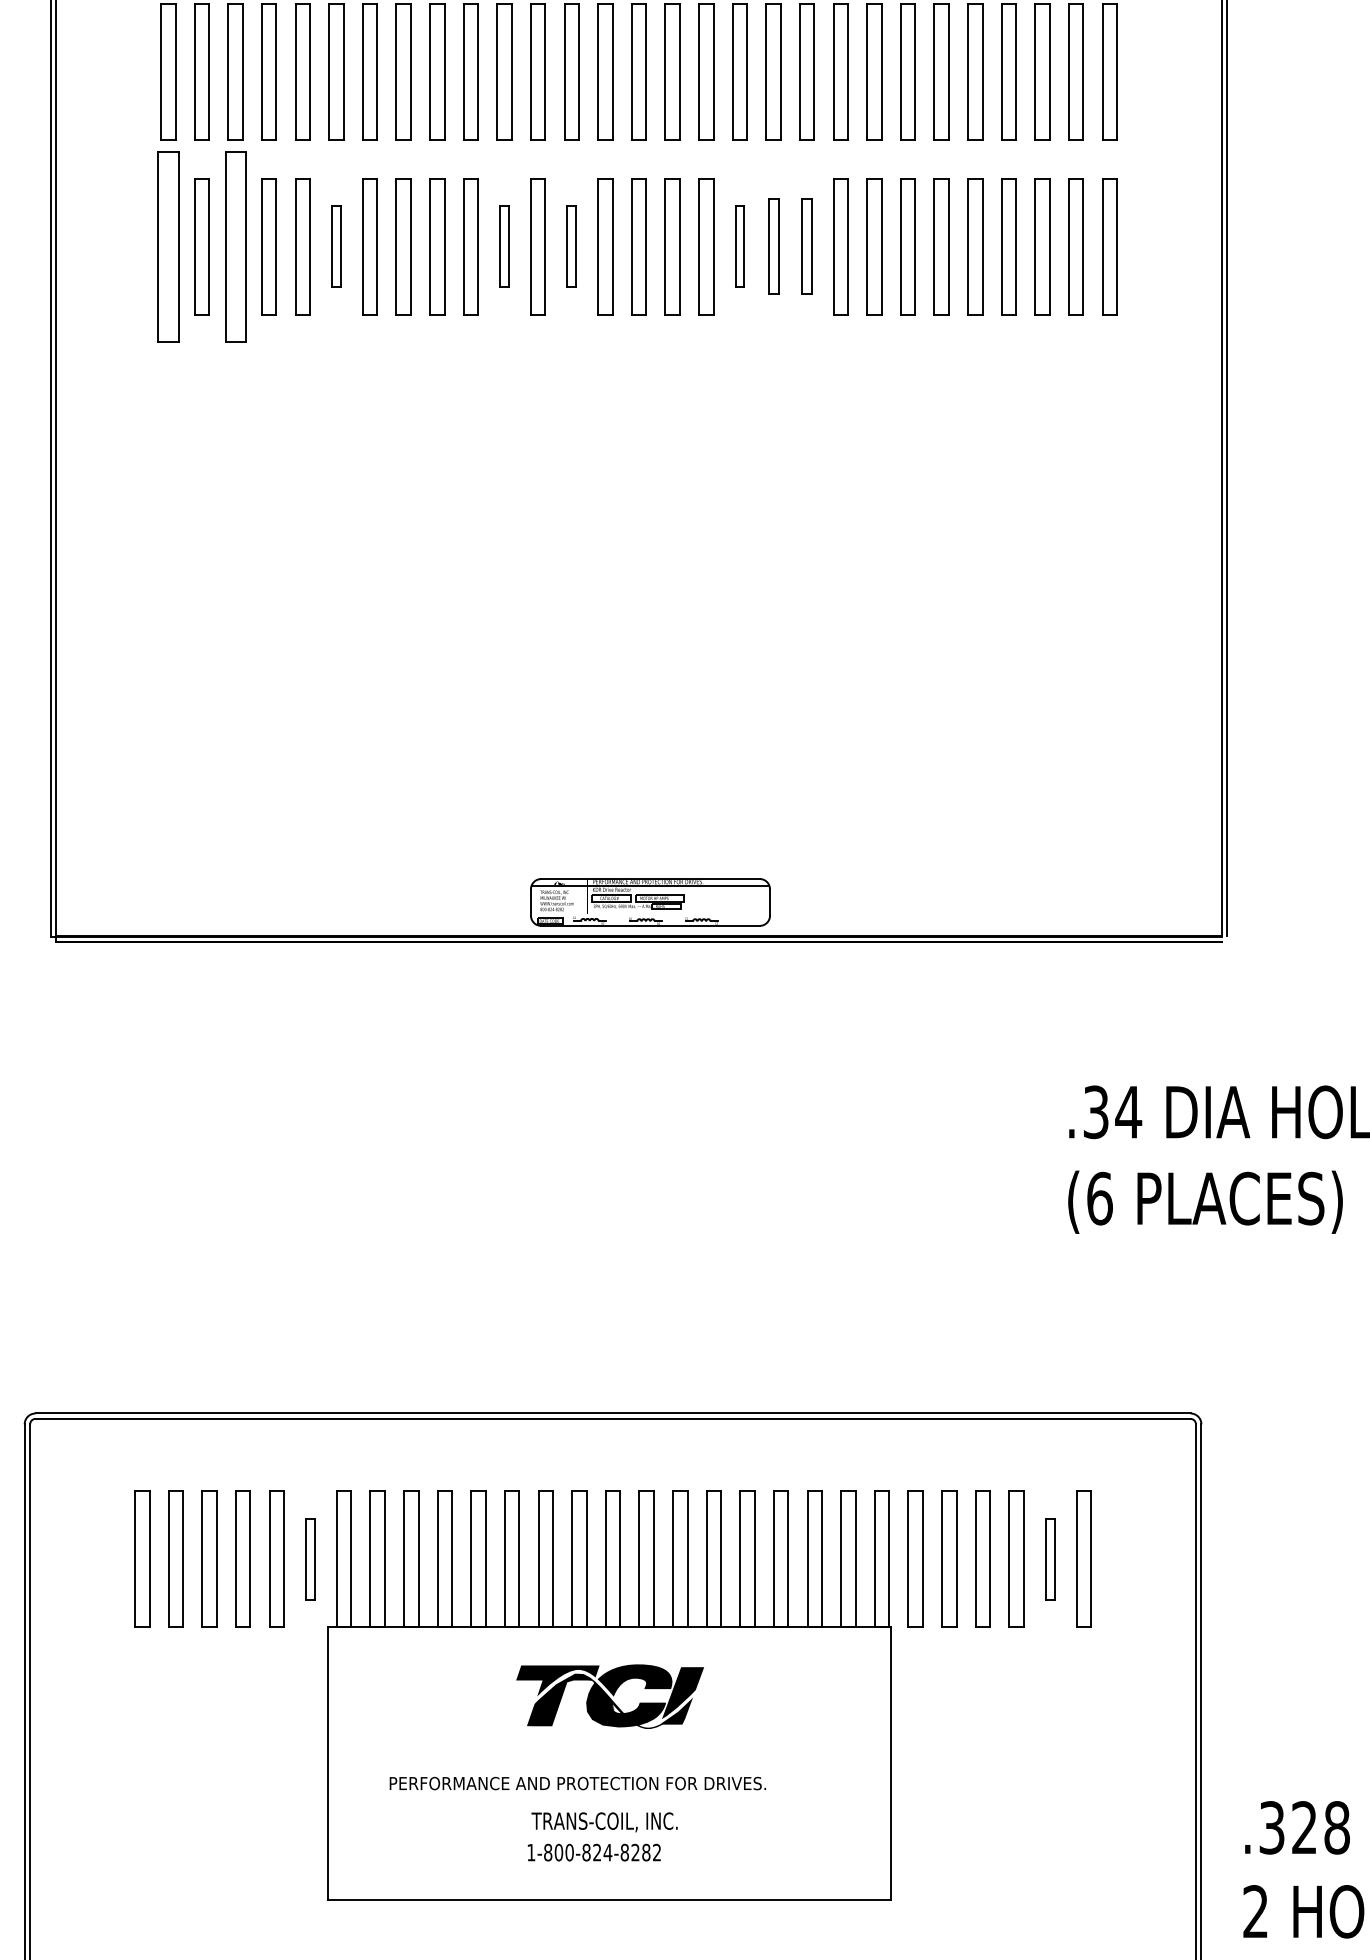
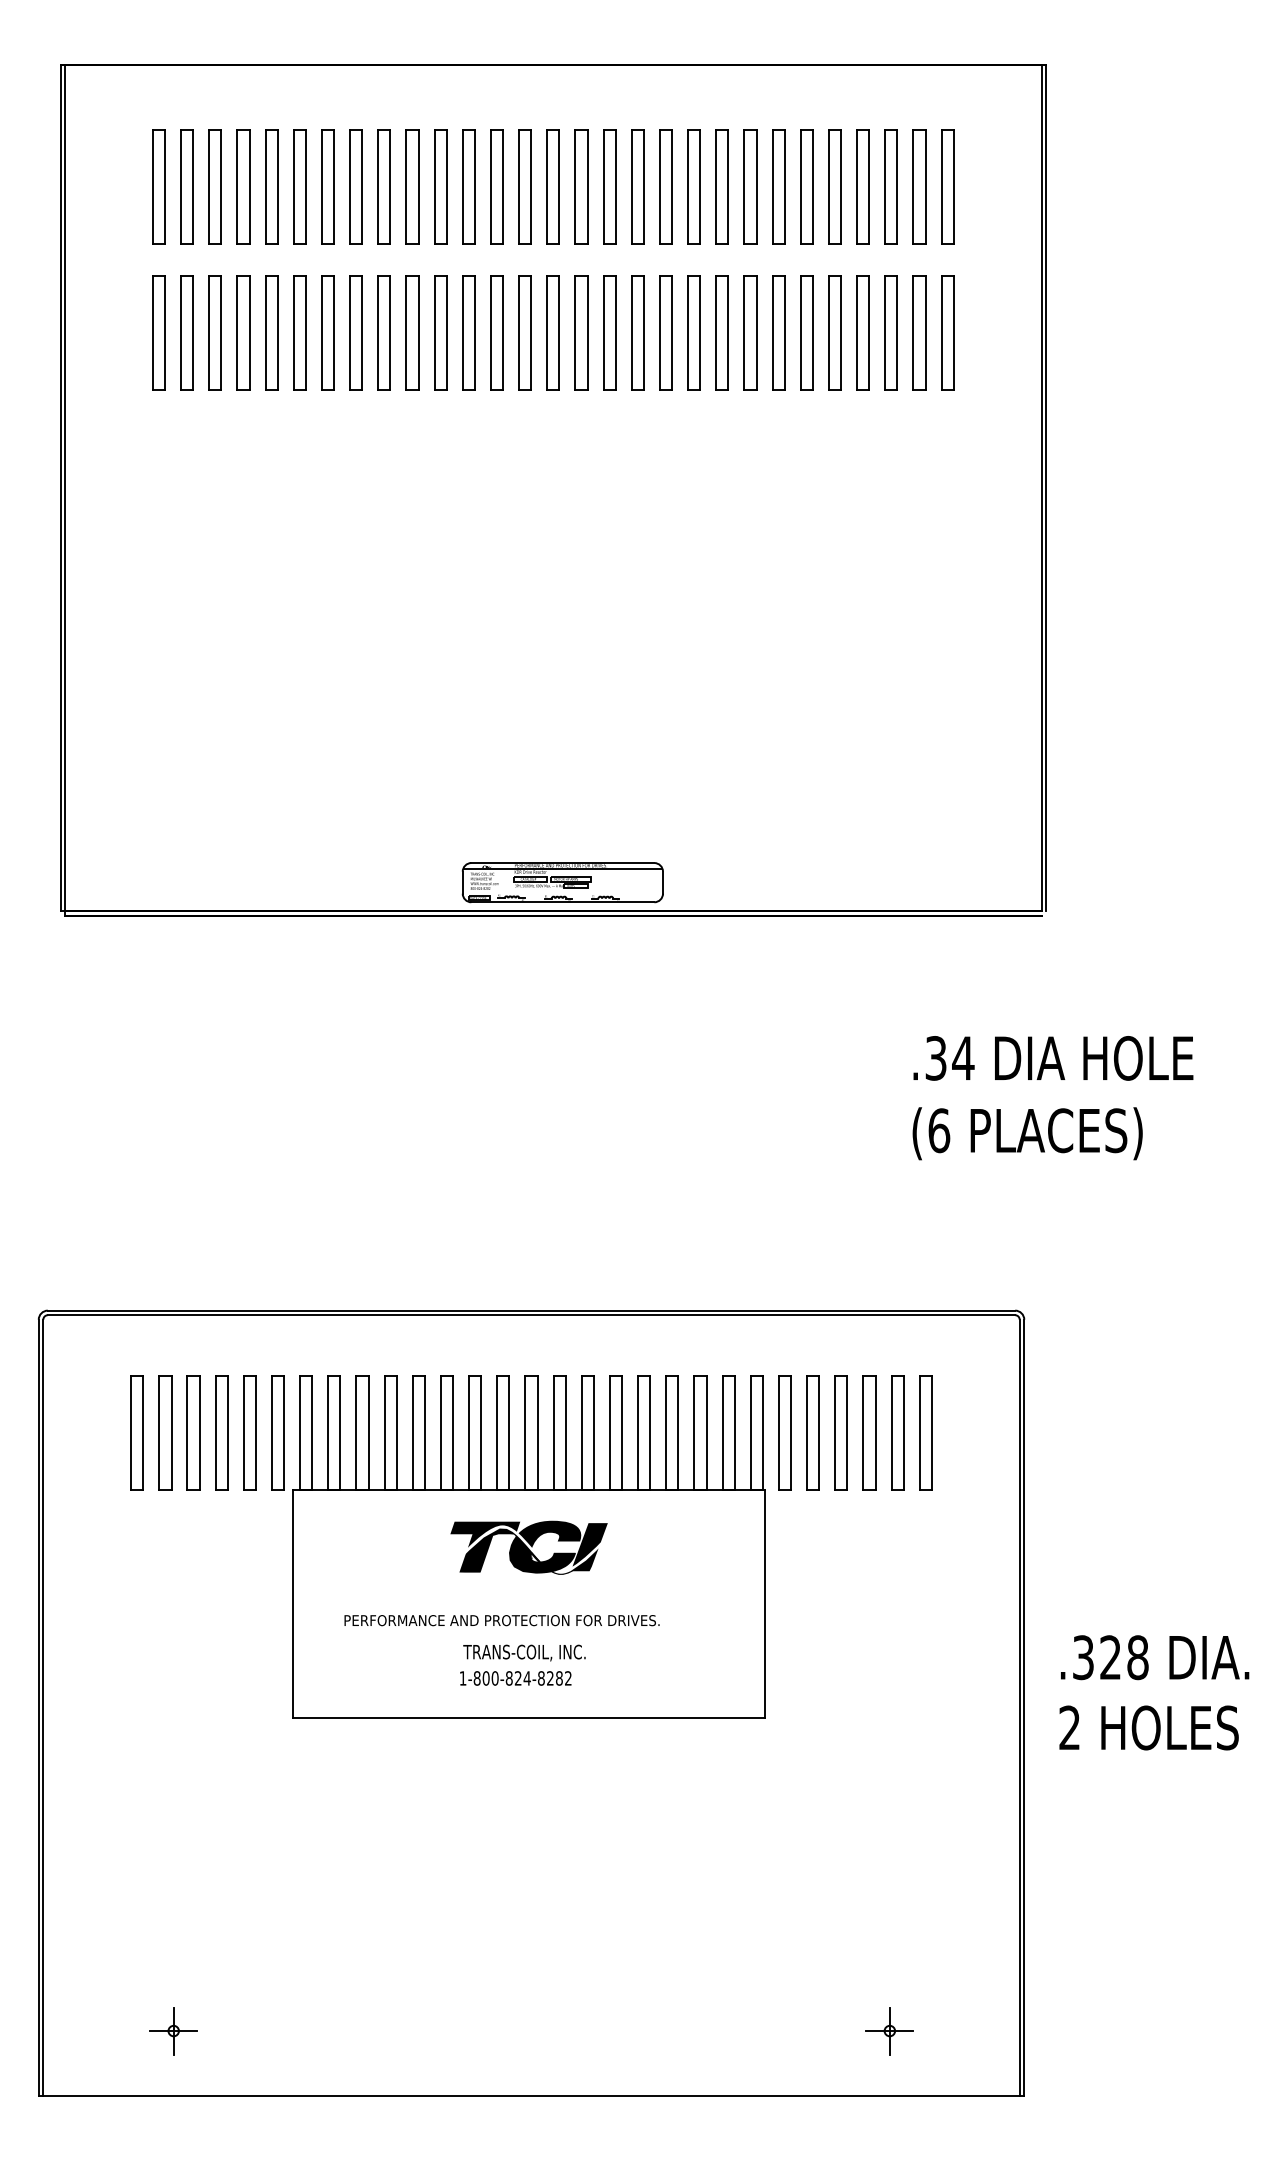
part: (167, 245) -> (158, 332), size x0.71
part: (234, 245) -> (214, 332), size x0.71
part: (336, 245) -> (299, 332), size x1.67
part: (504, 245) -> (440, 332), size x1.67
part: (571, 245) -> (496, 332), size x1.67
part: (739, 245) -> (637, 332), size x1.67
part: (773, 245) -> (665, 332), size x1.43
part: (806, 245) -> (693, 332), size x1.43
part: (309, 1558) -> (277, 1432), size x1.67
part: (1050, 1558) -> (897, 1432), size x1.67

